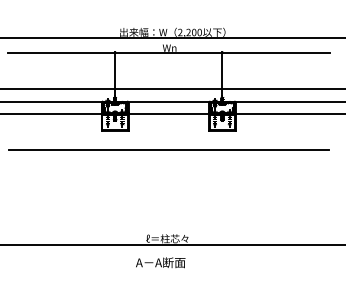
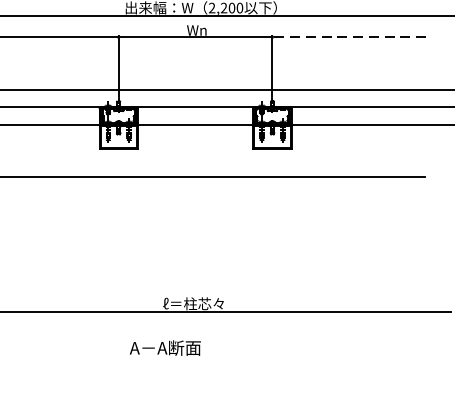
line: (276, 52) -> (349, 36), solid -> dashed
text: (160, 262) -> (165, 347), moved

